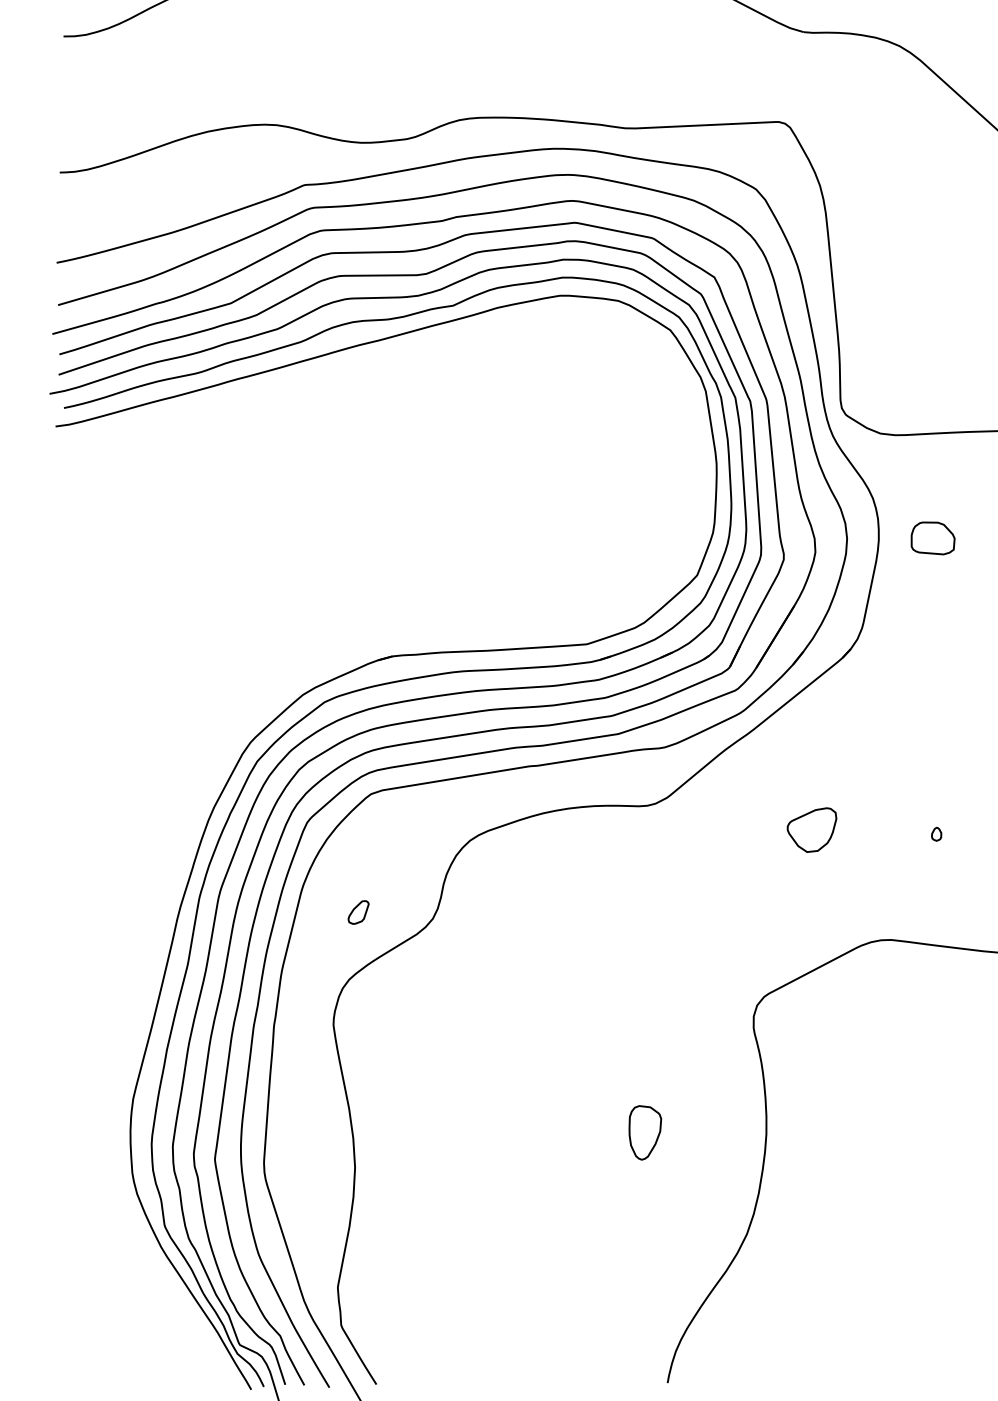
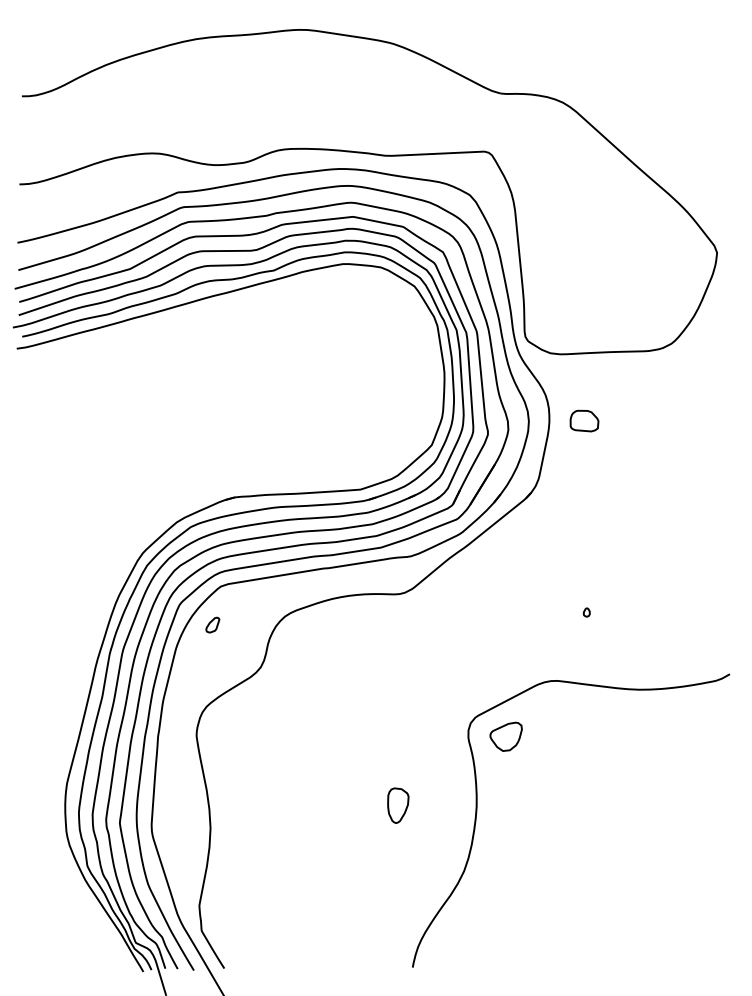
part: (810, 829) -> (505, 736), moved
part: (358, 911) -> (212, 624), moved

